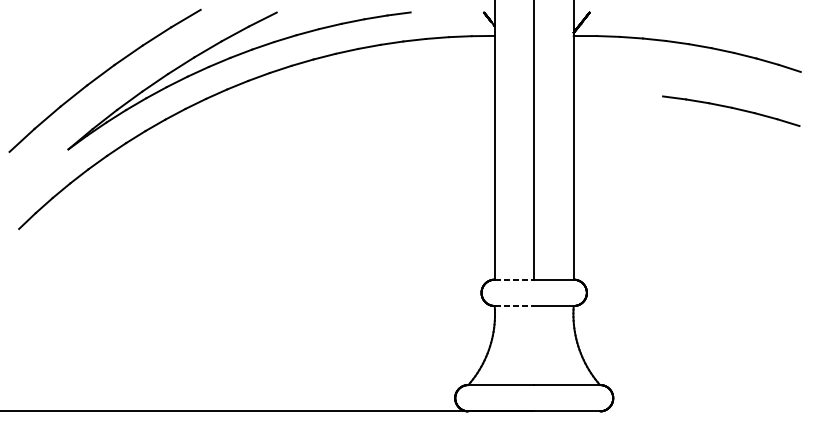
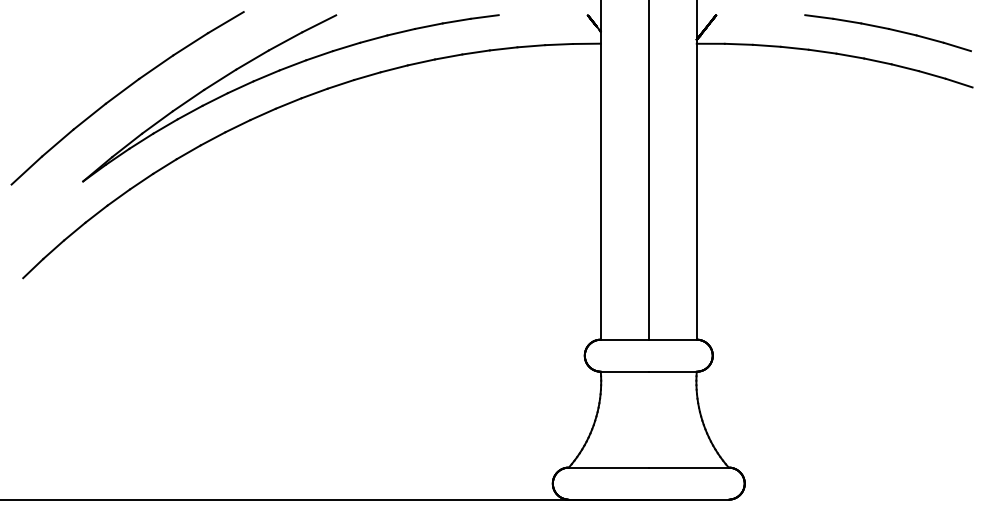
part: (730, 111) -> (887, 33), moved
line: (514, 279) -> (624, 339), dashed -> solid
line: (514, 305) -> (624, 371), dashed -> solid

